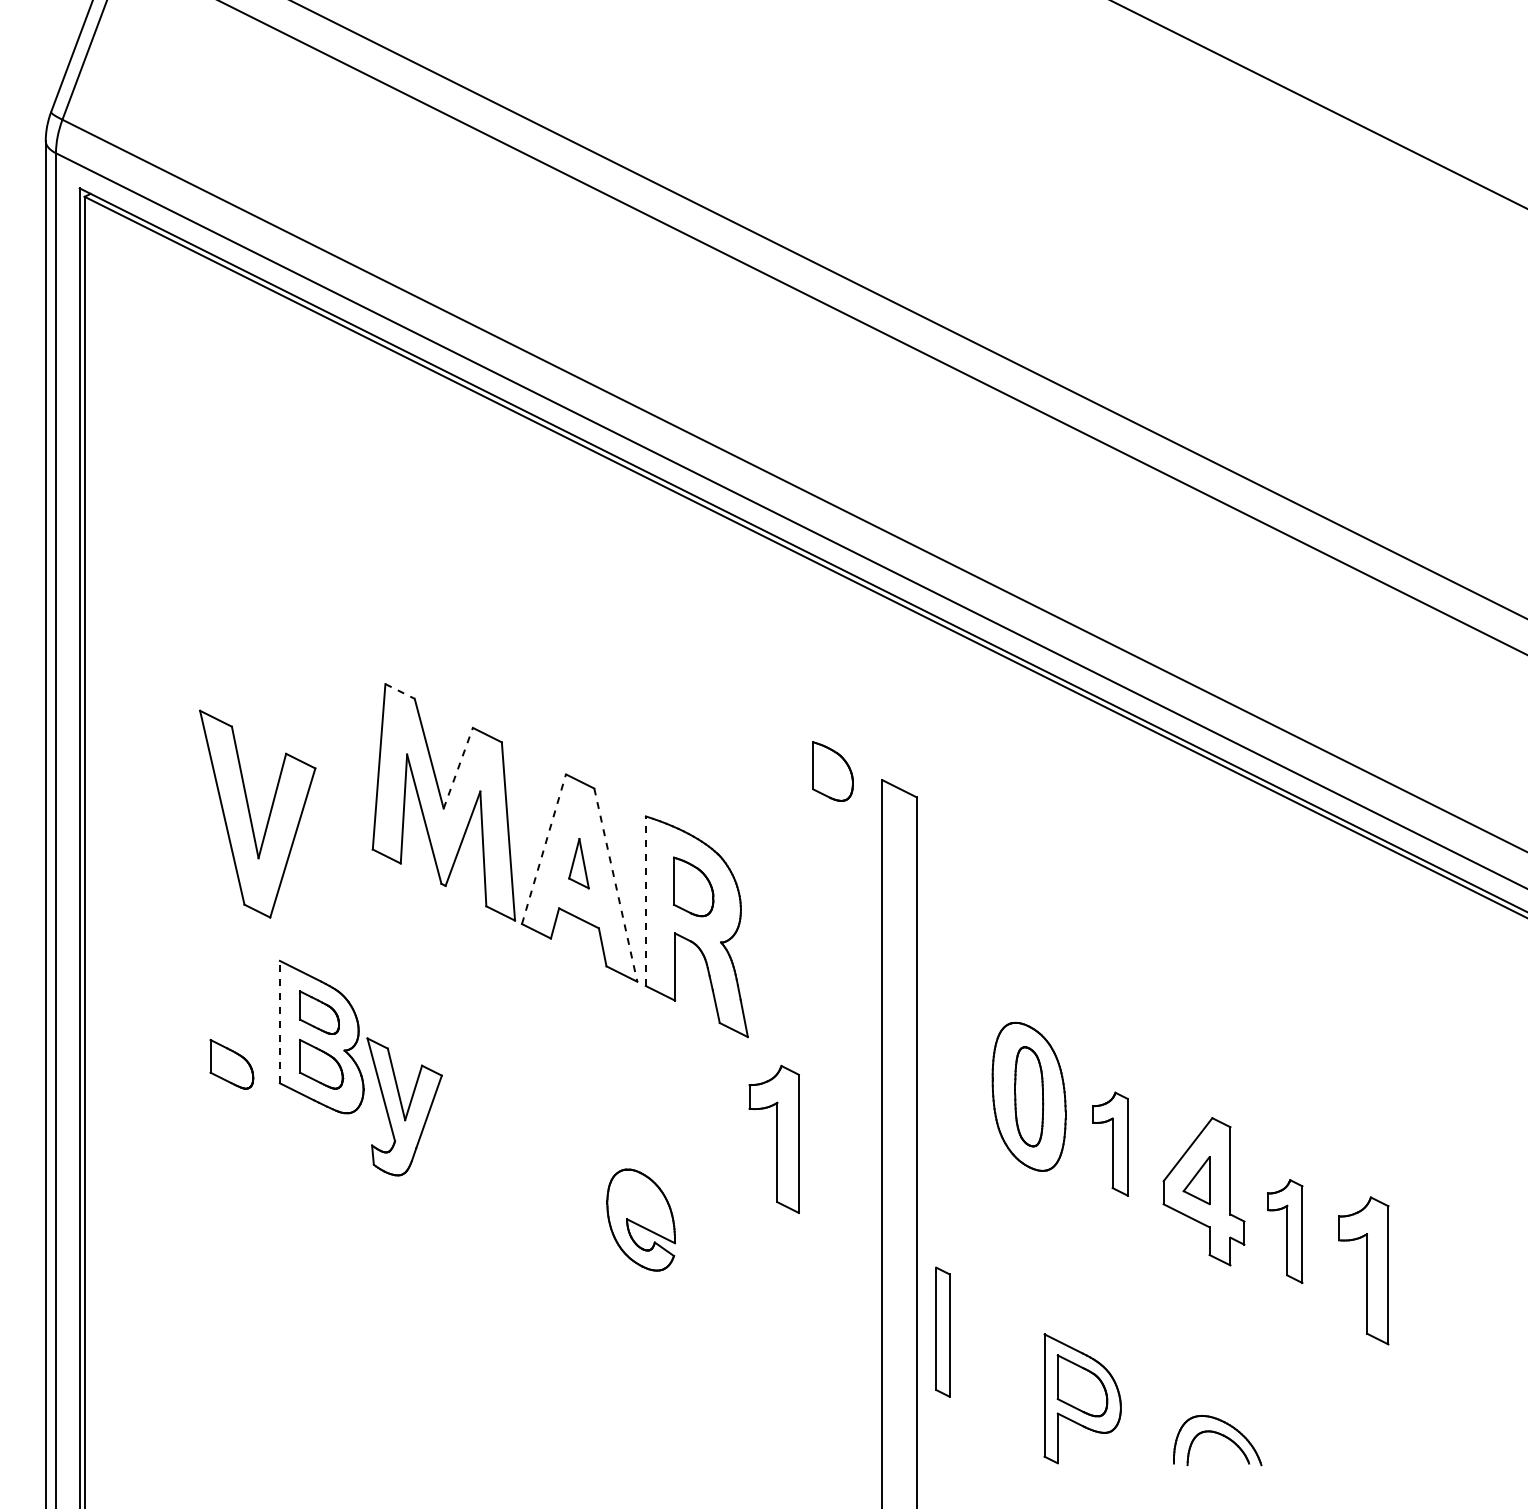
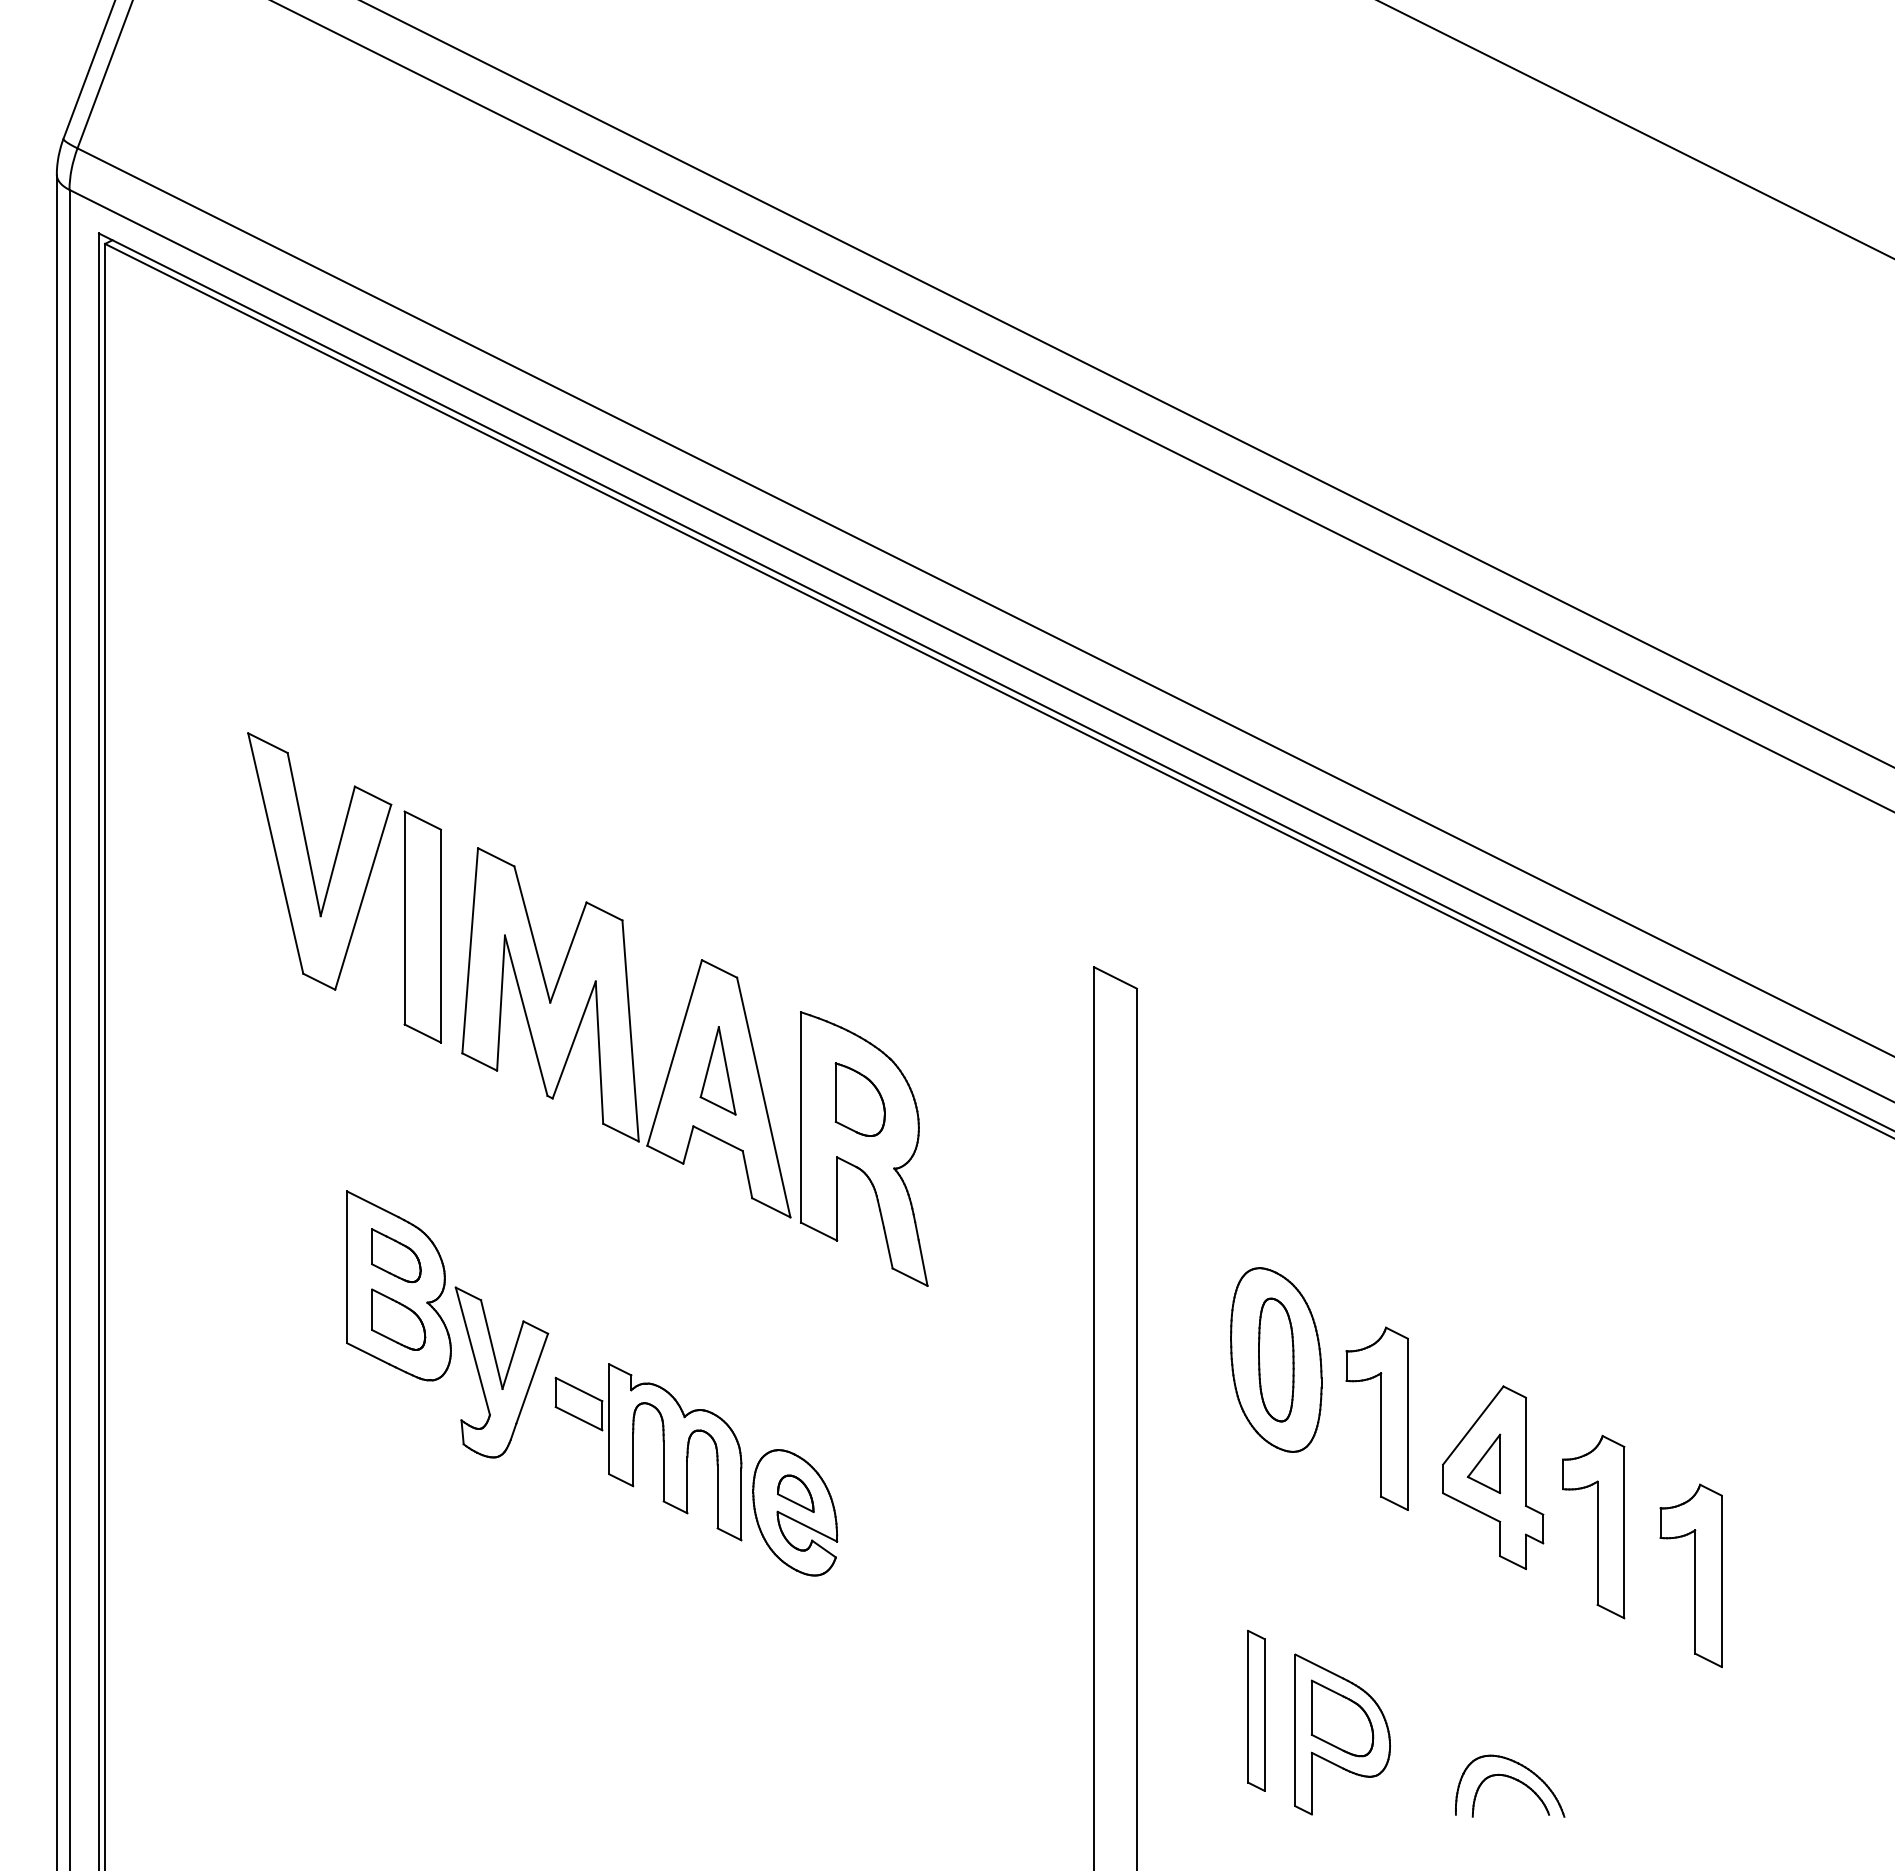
line: (400, 691) -> (496, 857), dashed -> solid
part: (340, 747) -> (422, 926), added
line: (458, 768) -> (568, 952), dashed -> solid
part: (832, 771) -> (1032, 956), removed
part: (251, 816) -> (311, 864), moved
line: (543, 848) -> (674, 1052), dashed -> solid
part: (578, 863) -> (717, 1070), size x1.43
line: (615, 885) -> (763, 1097), dashed -> solid
line: (645, 900) -> (800, 1116), dashed -> solid
line: (280, 1022) -> (347, 1267), dashed -> solid
part: (231, 1064) -> (287, 1319), removed
part: (773, 1139) -> (959, 1412), removed
part: (1109, 1143) -> (1376, 1418), size x1.43
part: (510, 1171) -> (633, 1452), added
part: (641, 1204) -> (795, 1493), added
part: (1284, 1231) -> (1593, 1526), size x1.43
part: (943, 1331) -> (1256, 1710), moved

